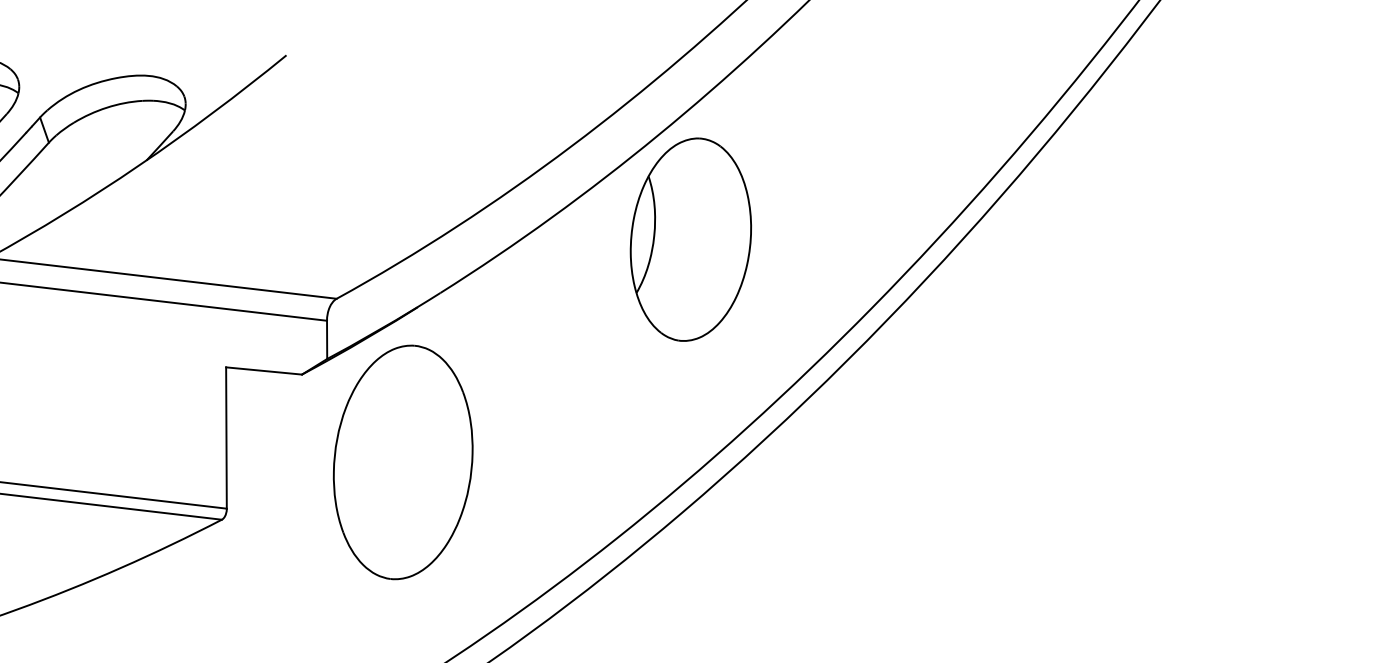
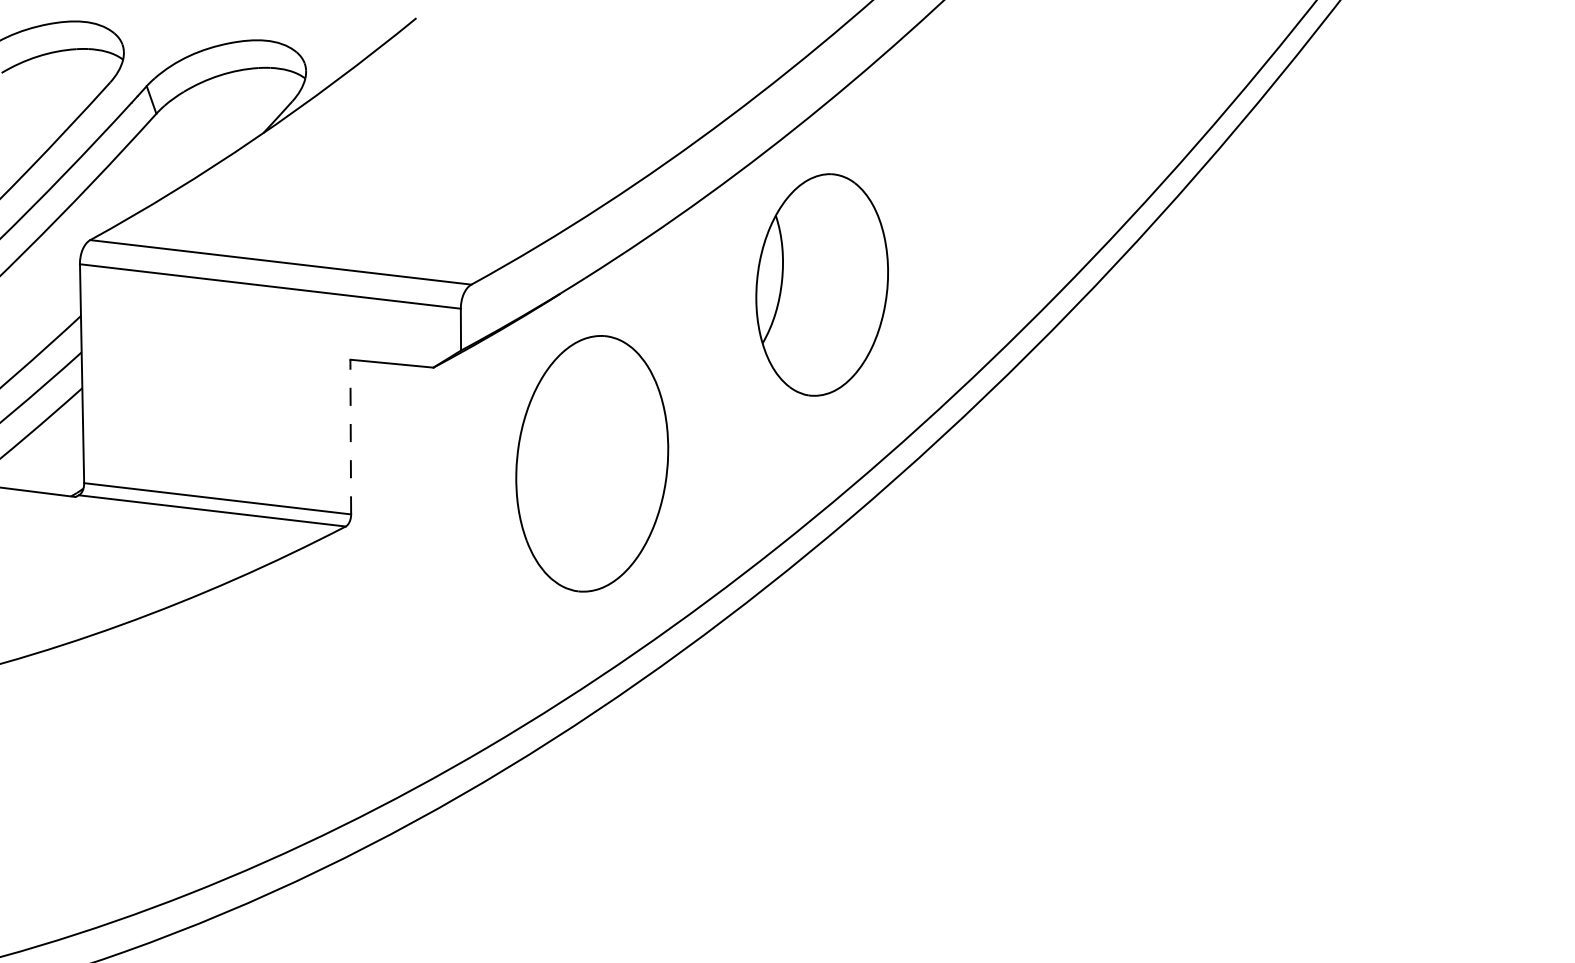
part: (690, 239) -> (821, 284), moved
line: (226, 437) -> (350, 436), solid -> dashed
part: (403, 462) -> (592, 463), moved

